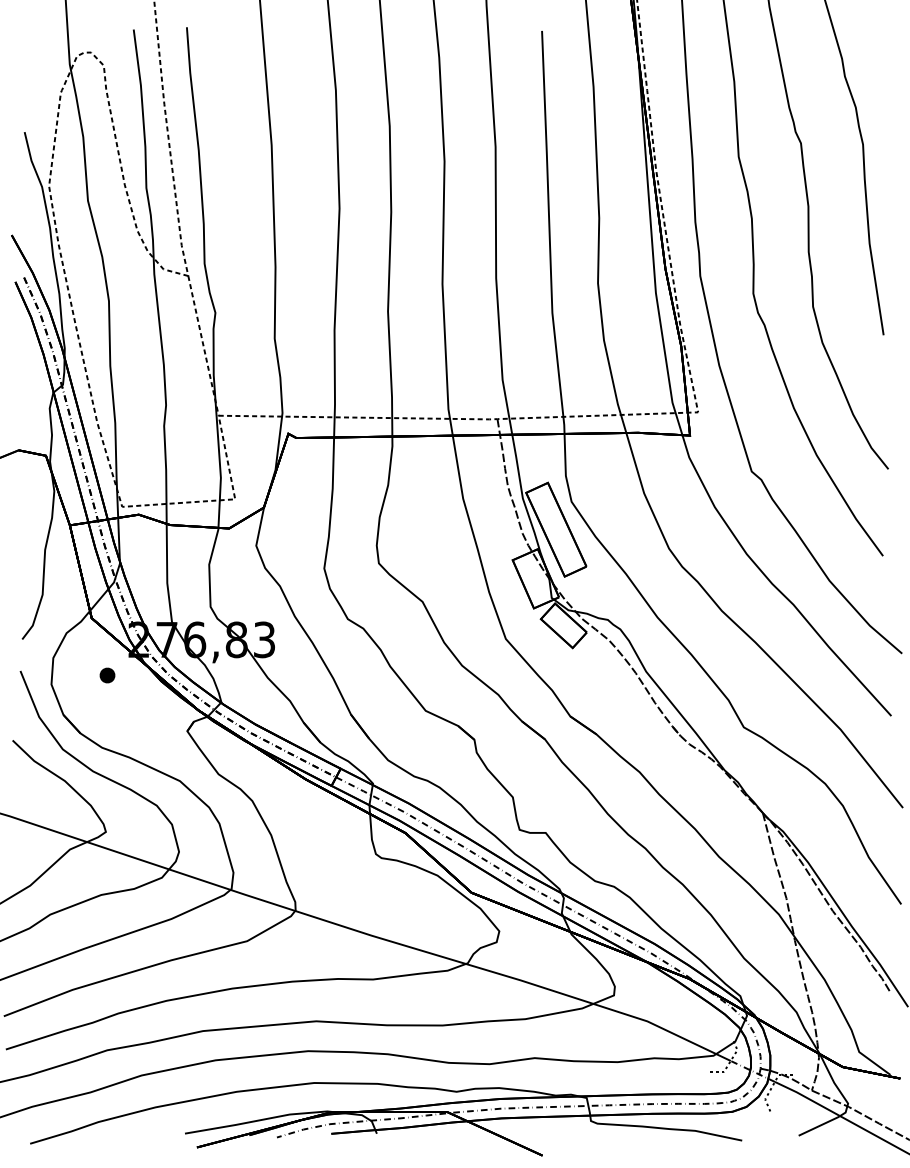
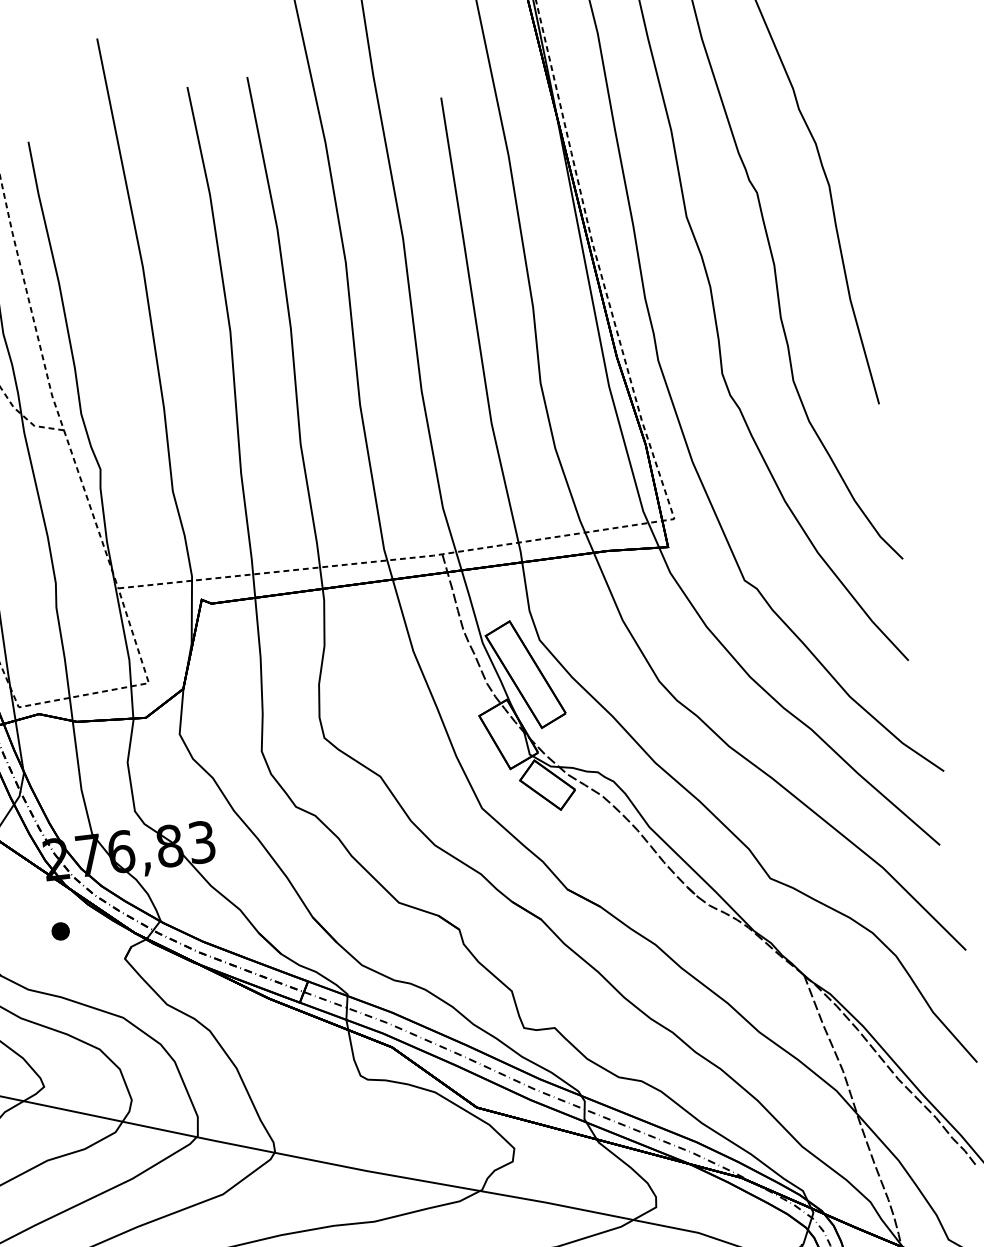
part: (107, 675) -> (60, 931), moved

